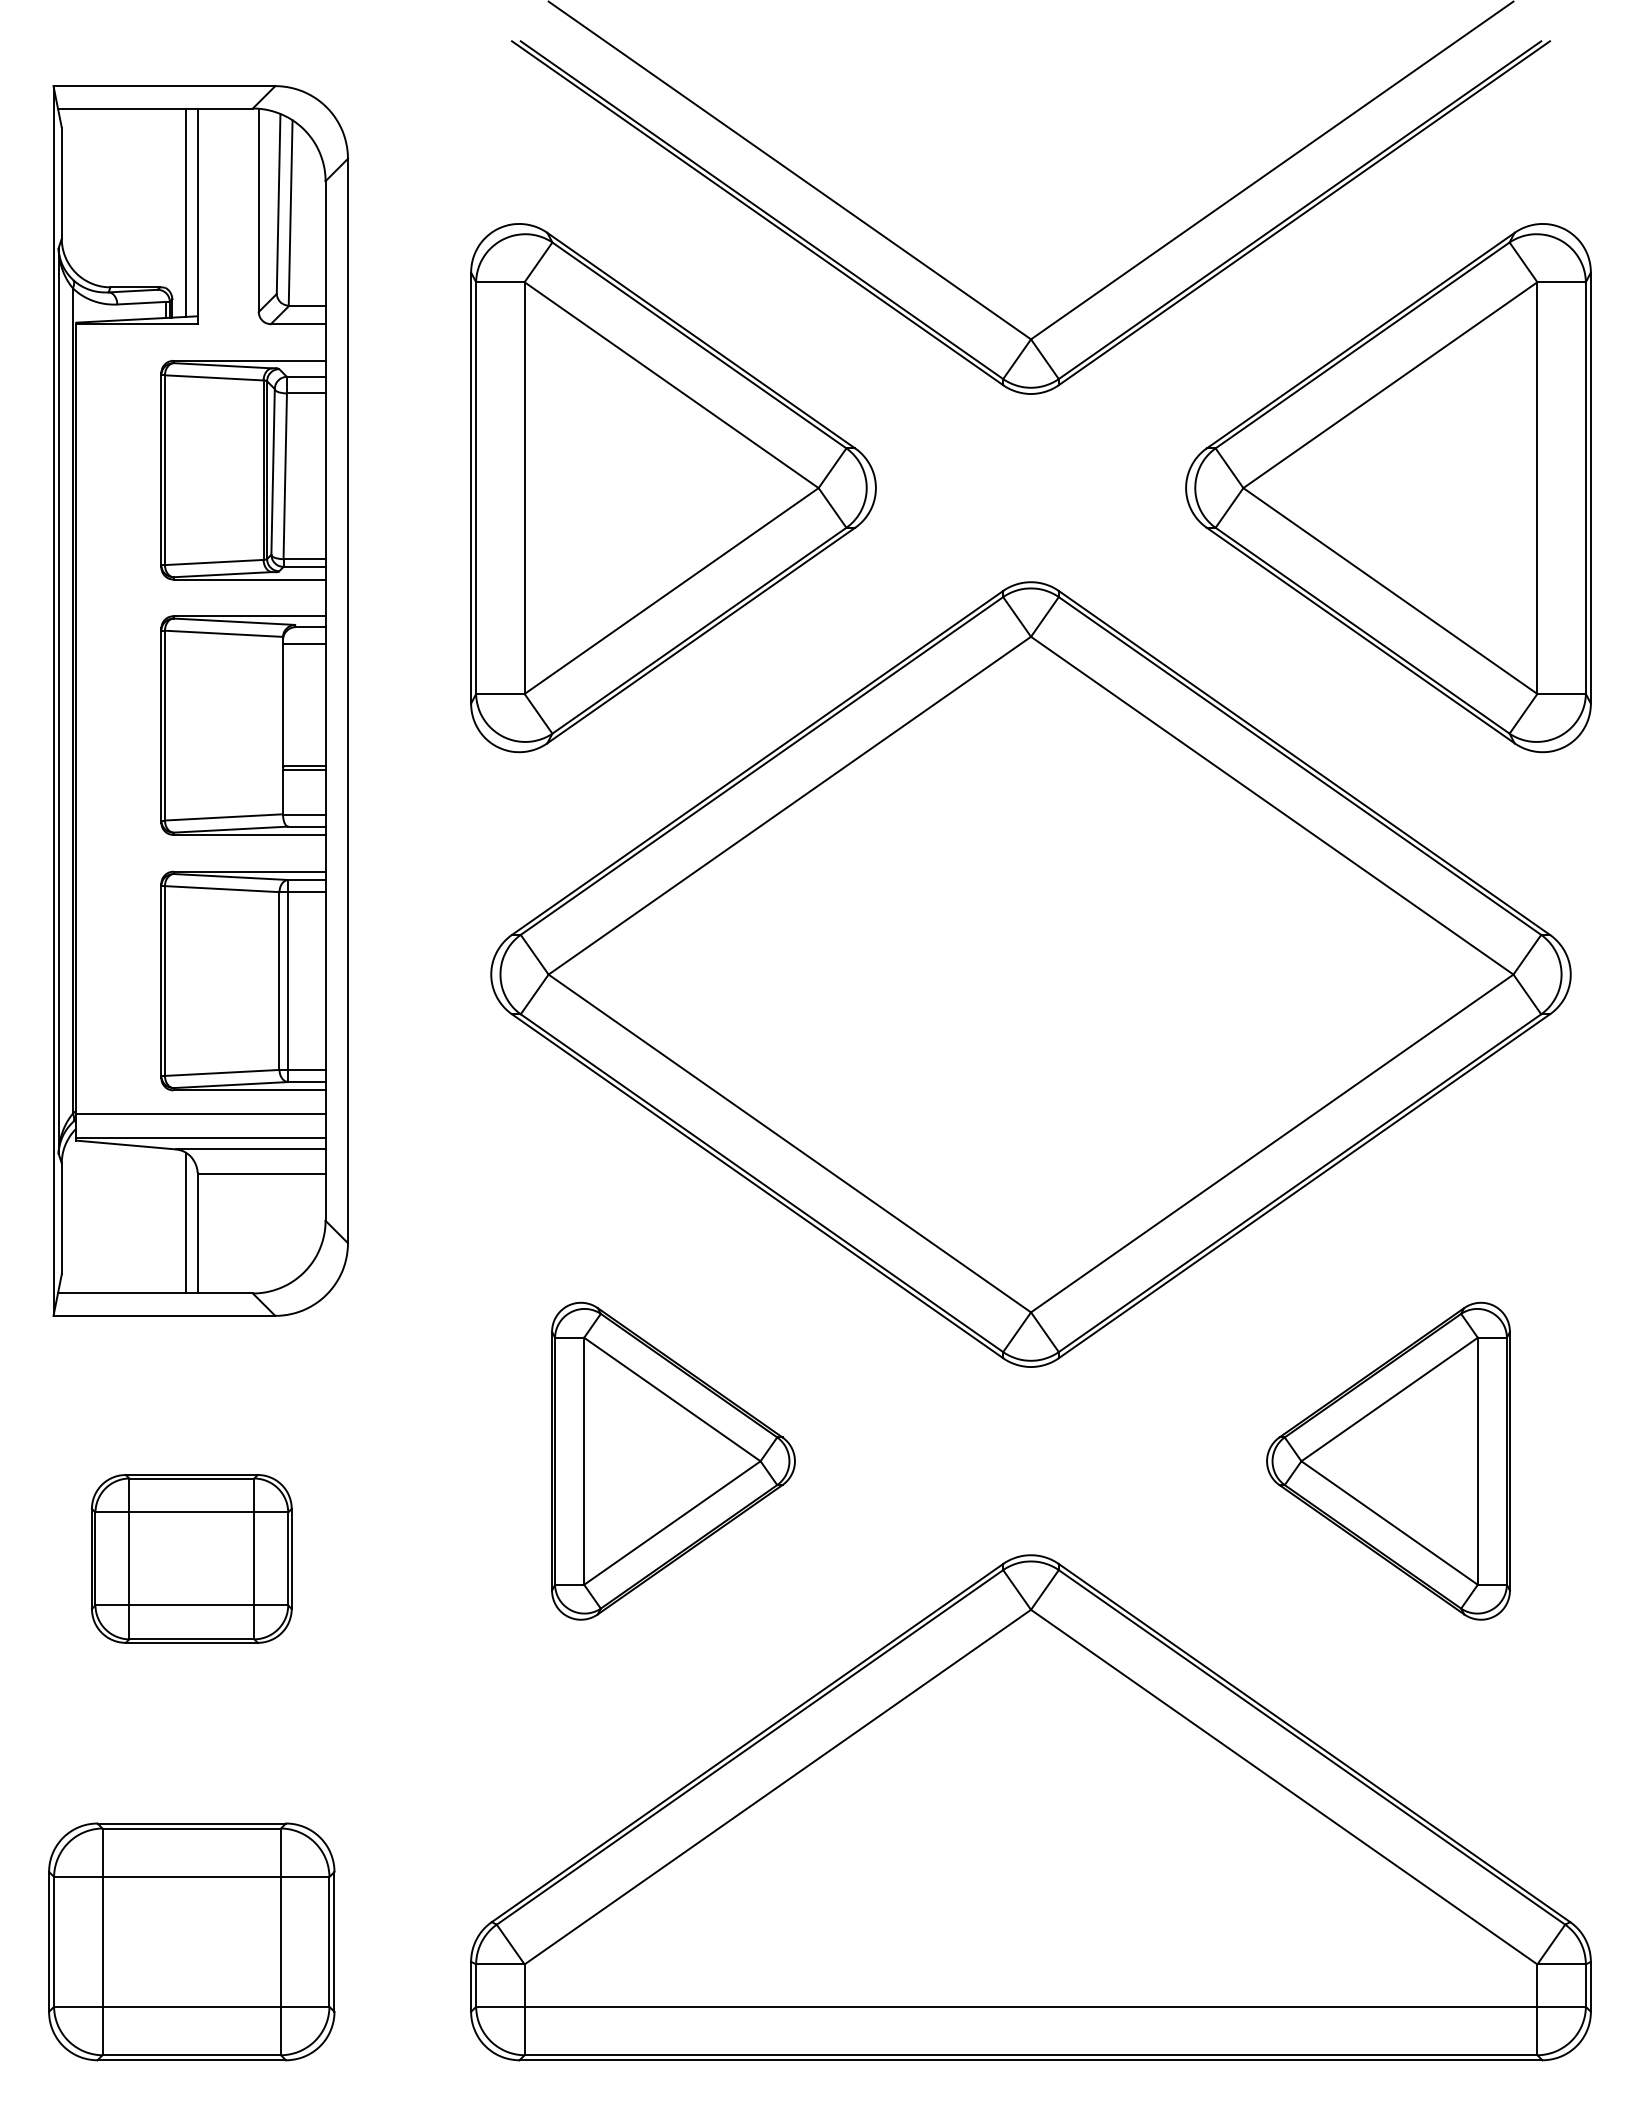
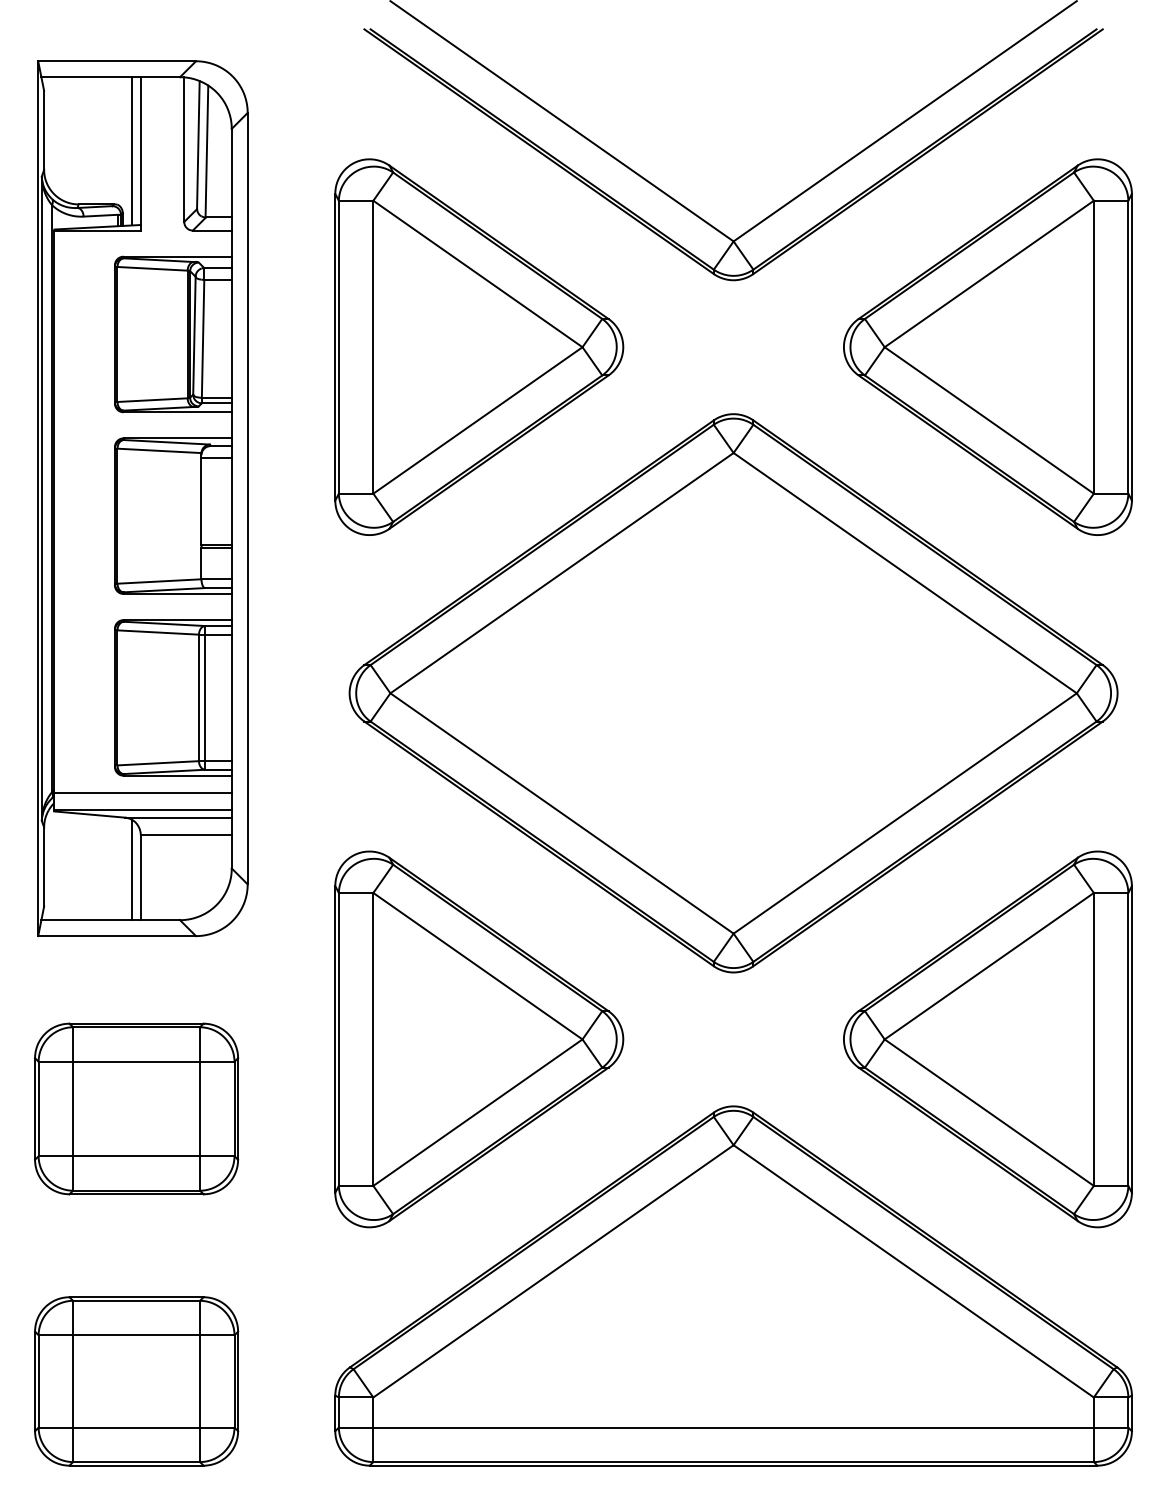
part: (673, 1461) -> (479, 1039), size x1.67
part: (1388, 1461) -> (987, 1039), size x1.67
part: (191, 1558) -> (136, 1108), size x1.43

